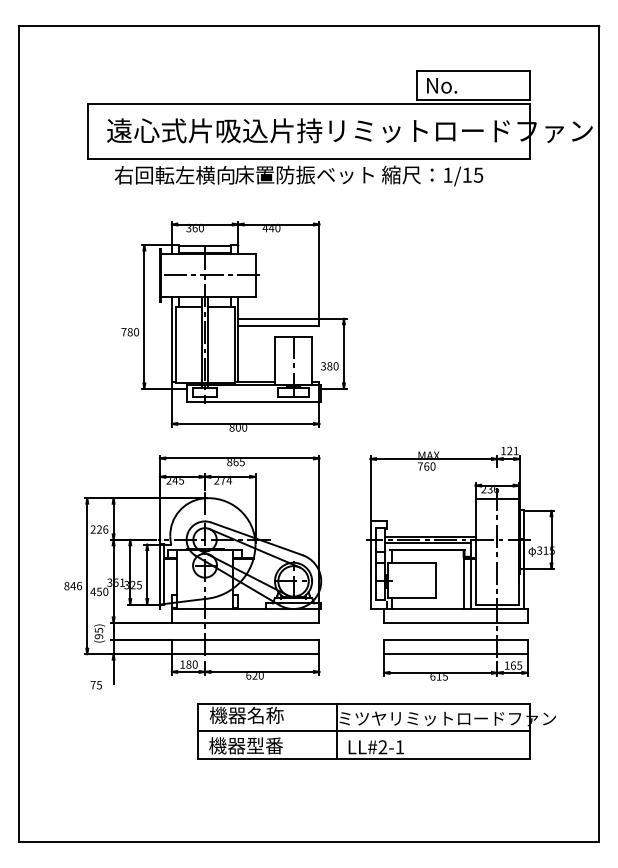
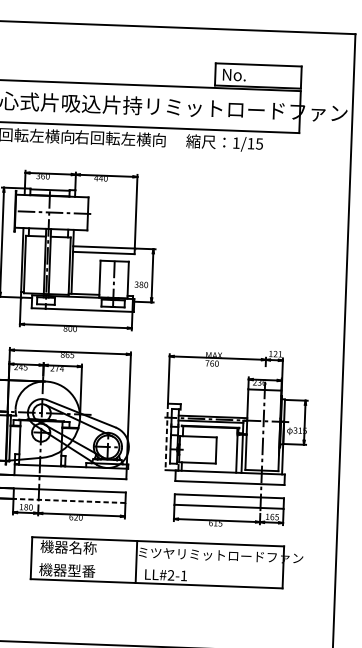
text: (304, 174) -> (127, 138), 床置防振ベット -> 右回転左横向
line: (370, 565) -> (166, 437), solid -> dashed
line: (245, 654) -> (69, 501), solid -> dashed
line: (364, 731) -> (157, 562), removed

